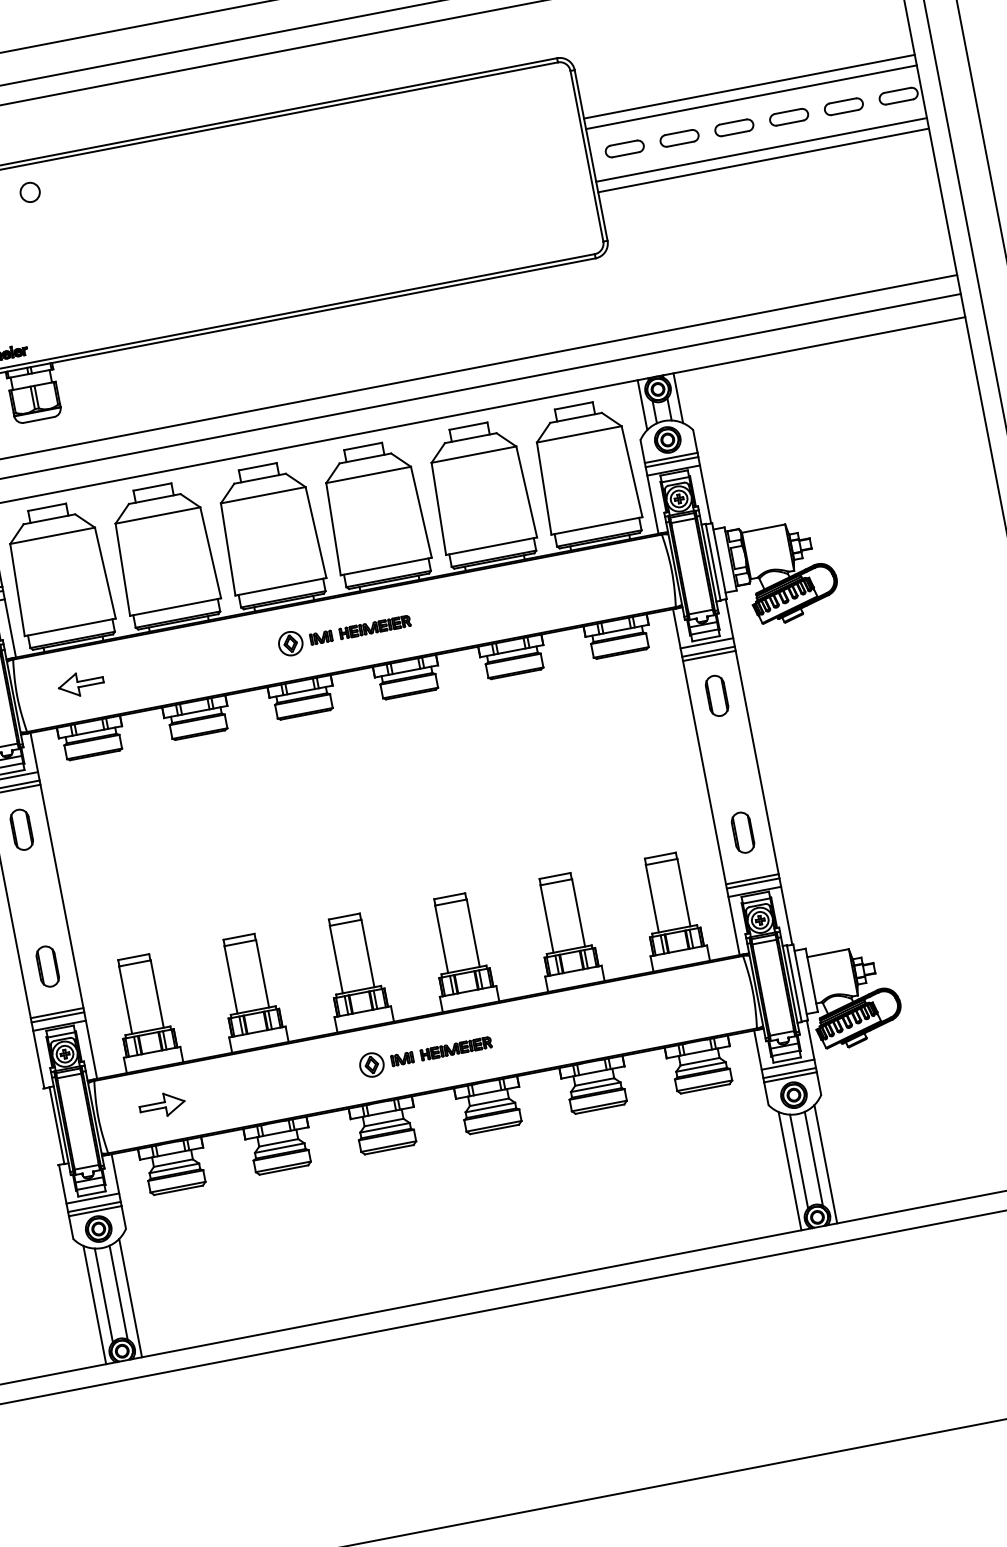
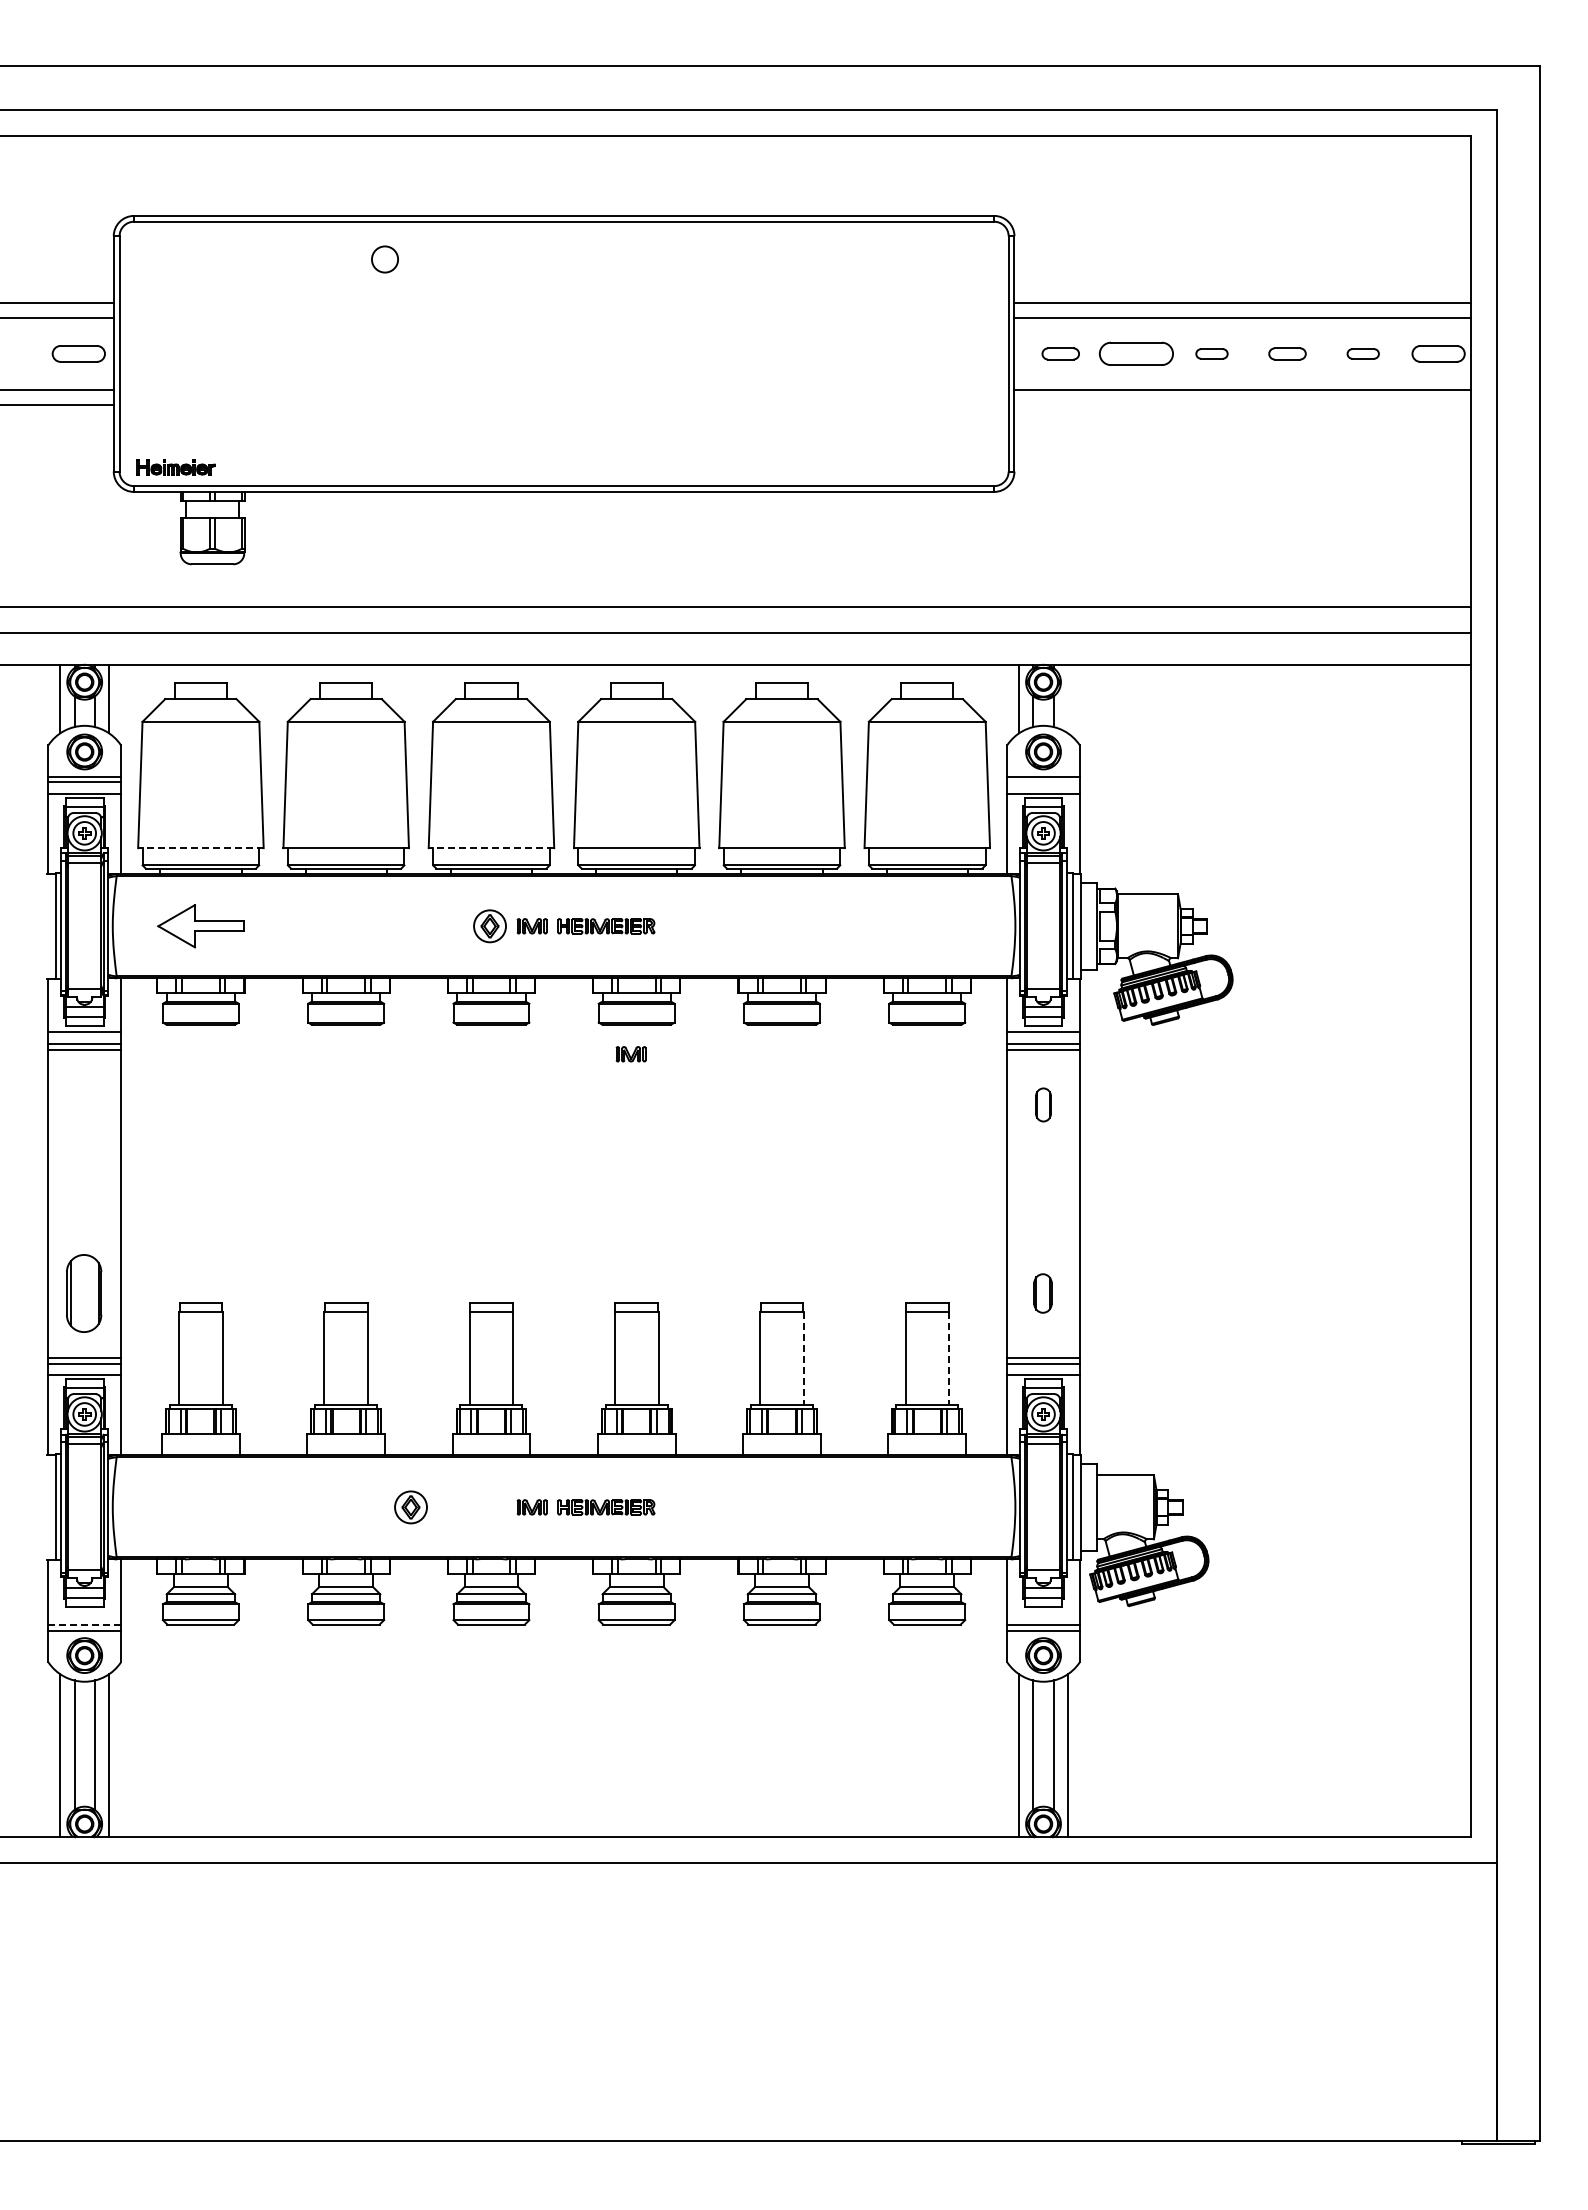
part: (844, 106) -> (1363, 353), size x0.6
part: (789, 117) -> (1287, 353), size x0.7
part: (733, 127) -> (1211, 353), size x0.6
part: (679, 138) -> (1136, 353), size x1.4
part: (624, 148) -> (1060, 353), size x0.7
line: (763, 160) -> (1242, 404), removed
circle: (29, 192) -> (384, 259), moved
line: (678, 397) -> (1068, 698), removed
line: (672, 462) -> (1043, 782), removed
line: (281, 587) -> (491, 848), solid -> dashed
line: (70, 627) -> (200, 848), solid -> dashed
part: (80, 684) -> (200, 926), size x1.4
part: (716, 695) -> (1043, 1104), size x0.6
part: (410, 717) -> (630, 1054), added
part: (21, 829) -> (84, 1104), removed
part: (742, 832) -> (1042, 1293), size x0.7
line: (684, 892) -> (949, 1358), solid -> dashed
line: (578, 913) -> (803, 1358), solid -> dashed
part: (48, 966) -> (84, 1293), size x1.4
line: (788, 1064) -> (1043, 1613), removed
part: (371, 1065) -> (410, 1507), moved
part: (162, 1105) -> (200, 1507), removed
line: (92, 1198) -> (84, 1613), removed
line: (95, 1207) -> (85, 1625), solid -> dashed

